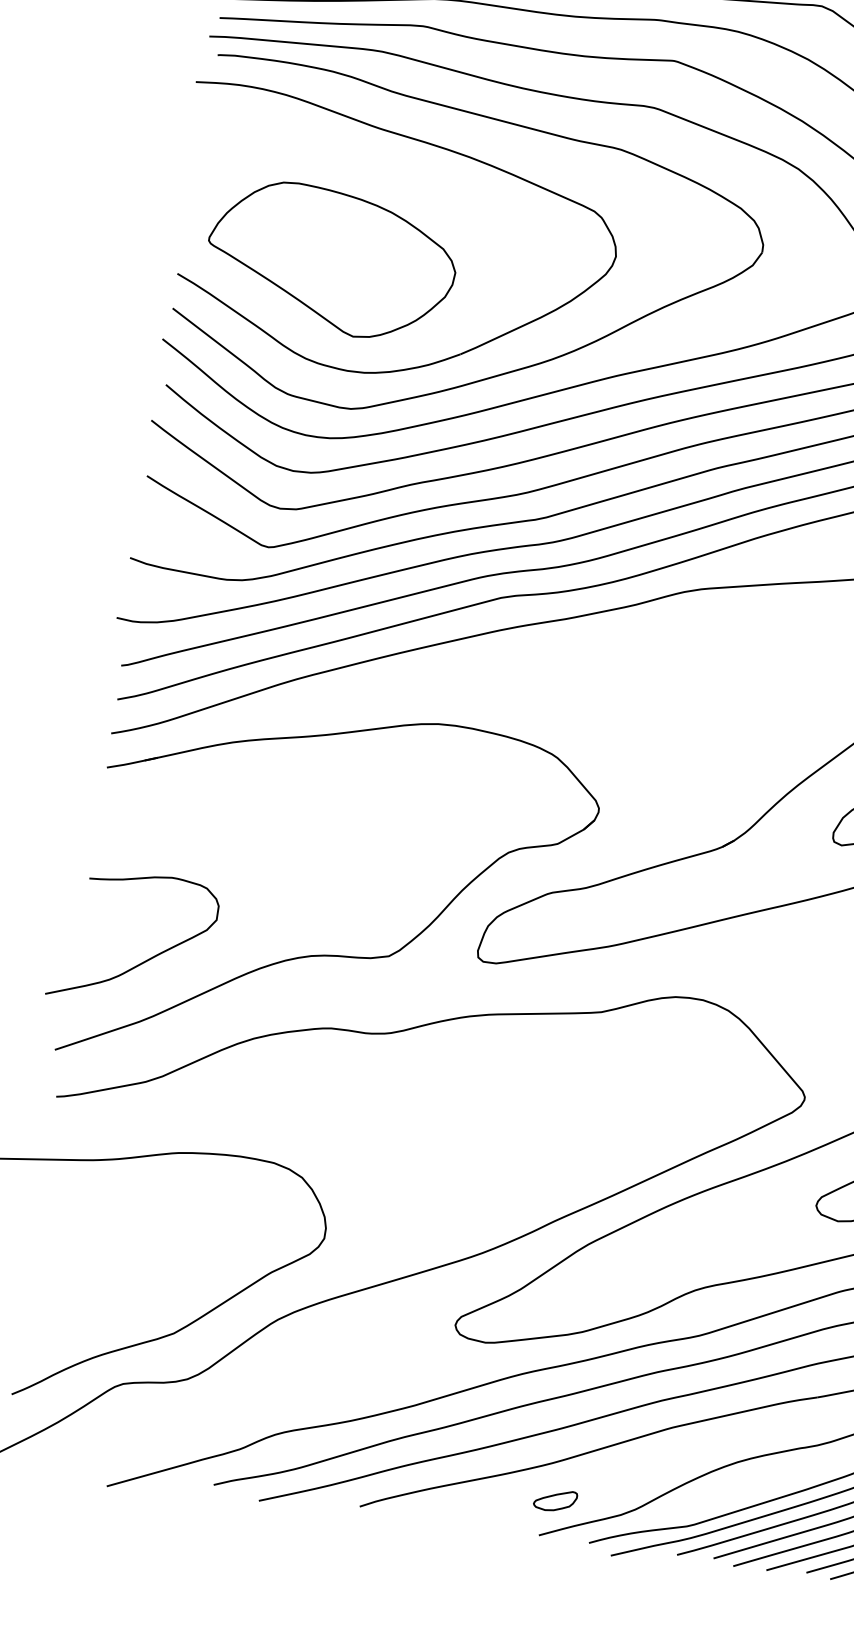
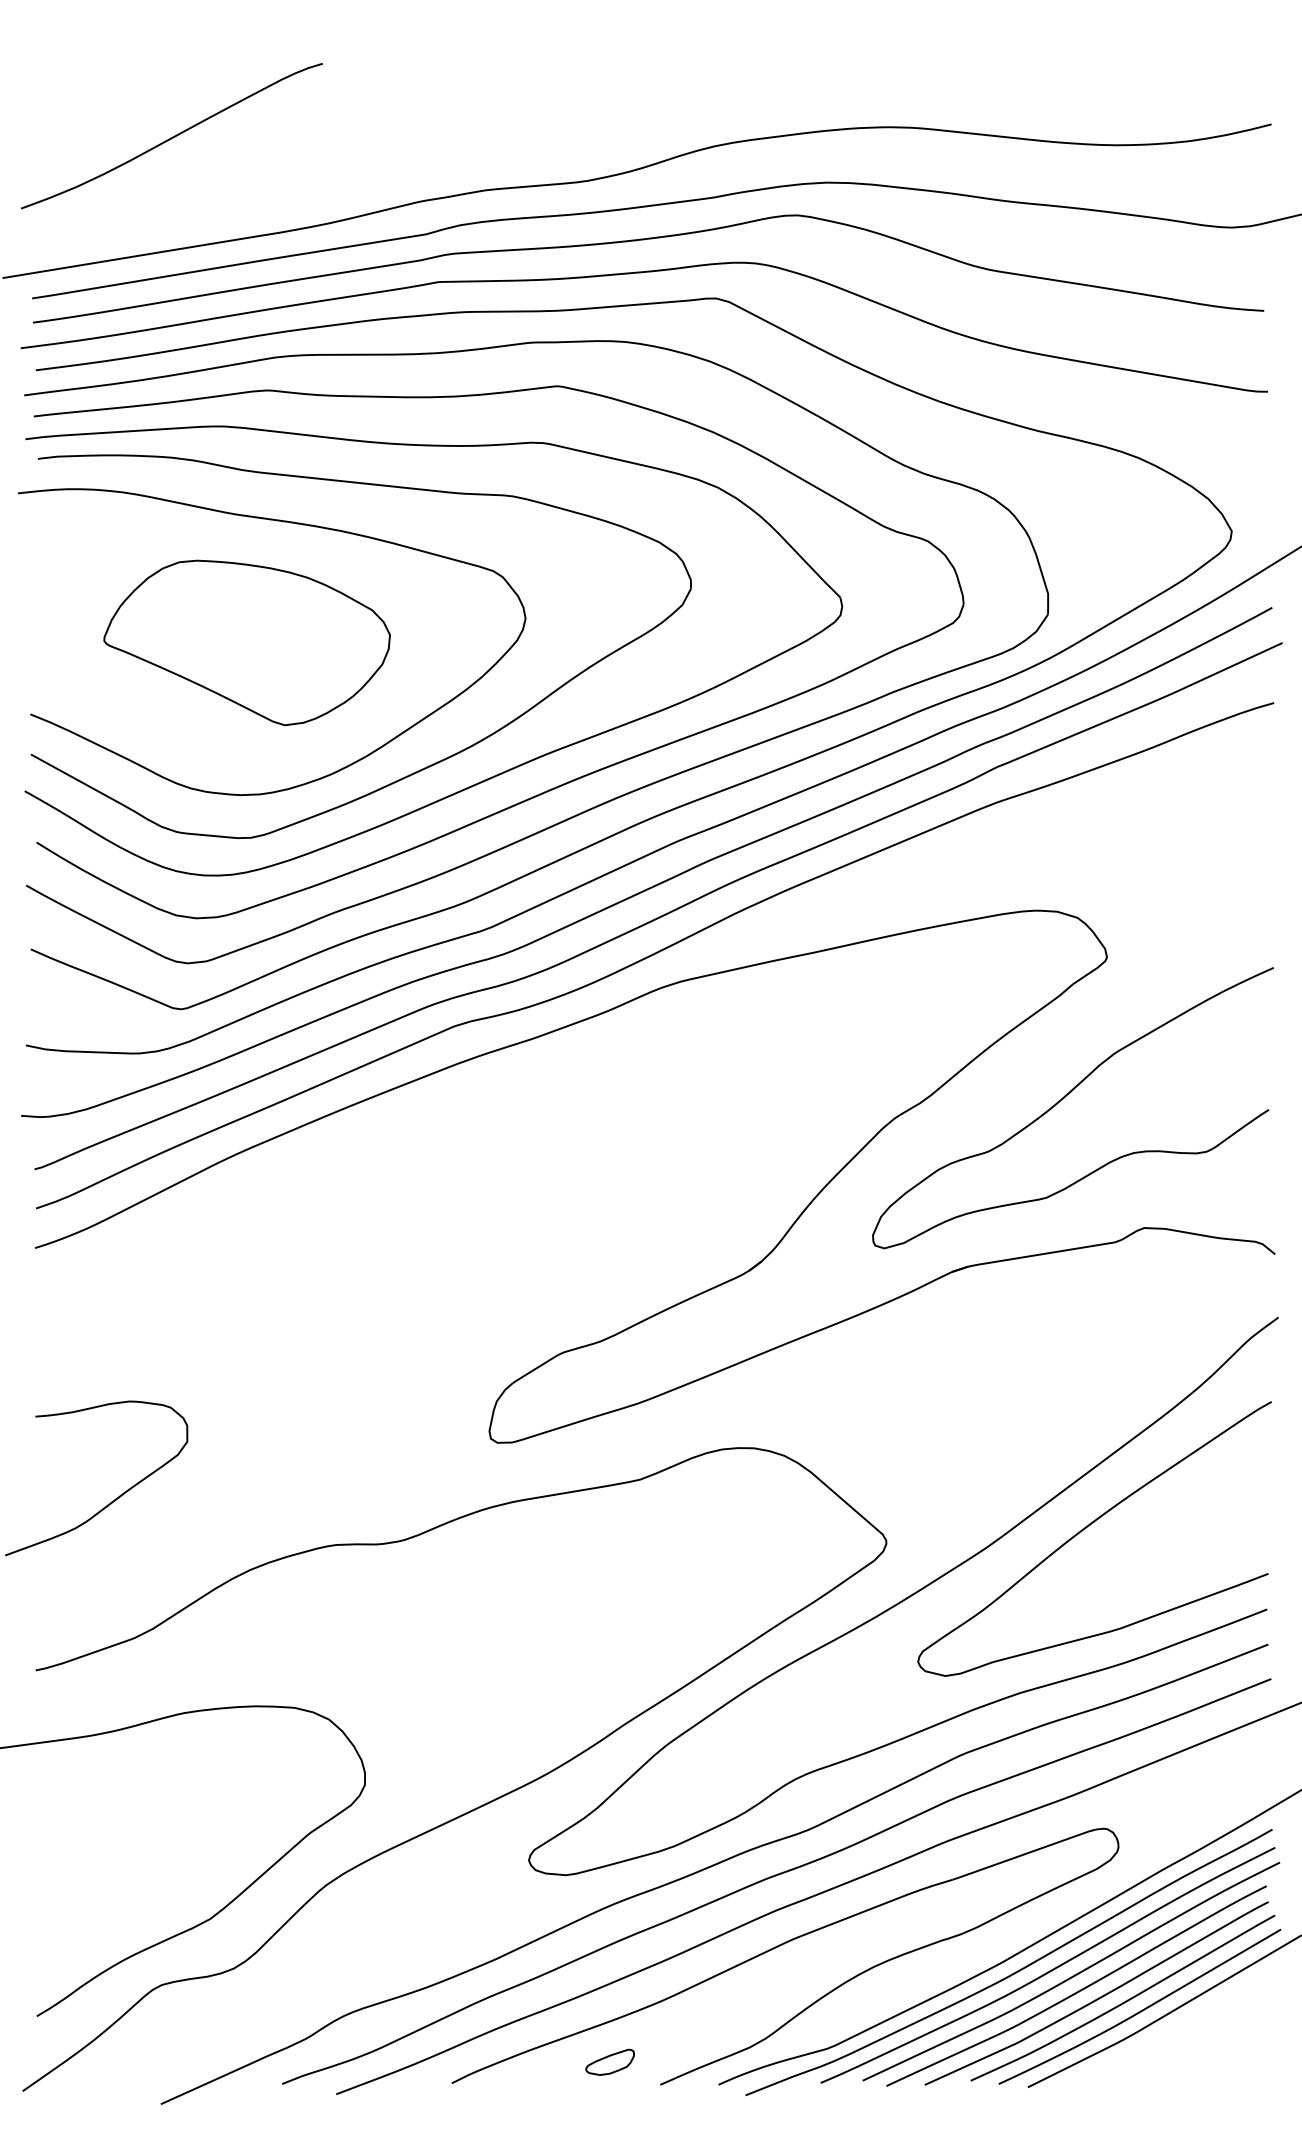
part: (331, 260) -> (246, 642), moved
part: (329, 954) -> (321, 1461), removed
part: (555, 1499) -> (609, 2061), moved

